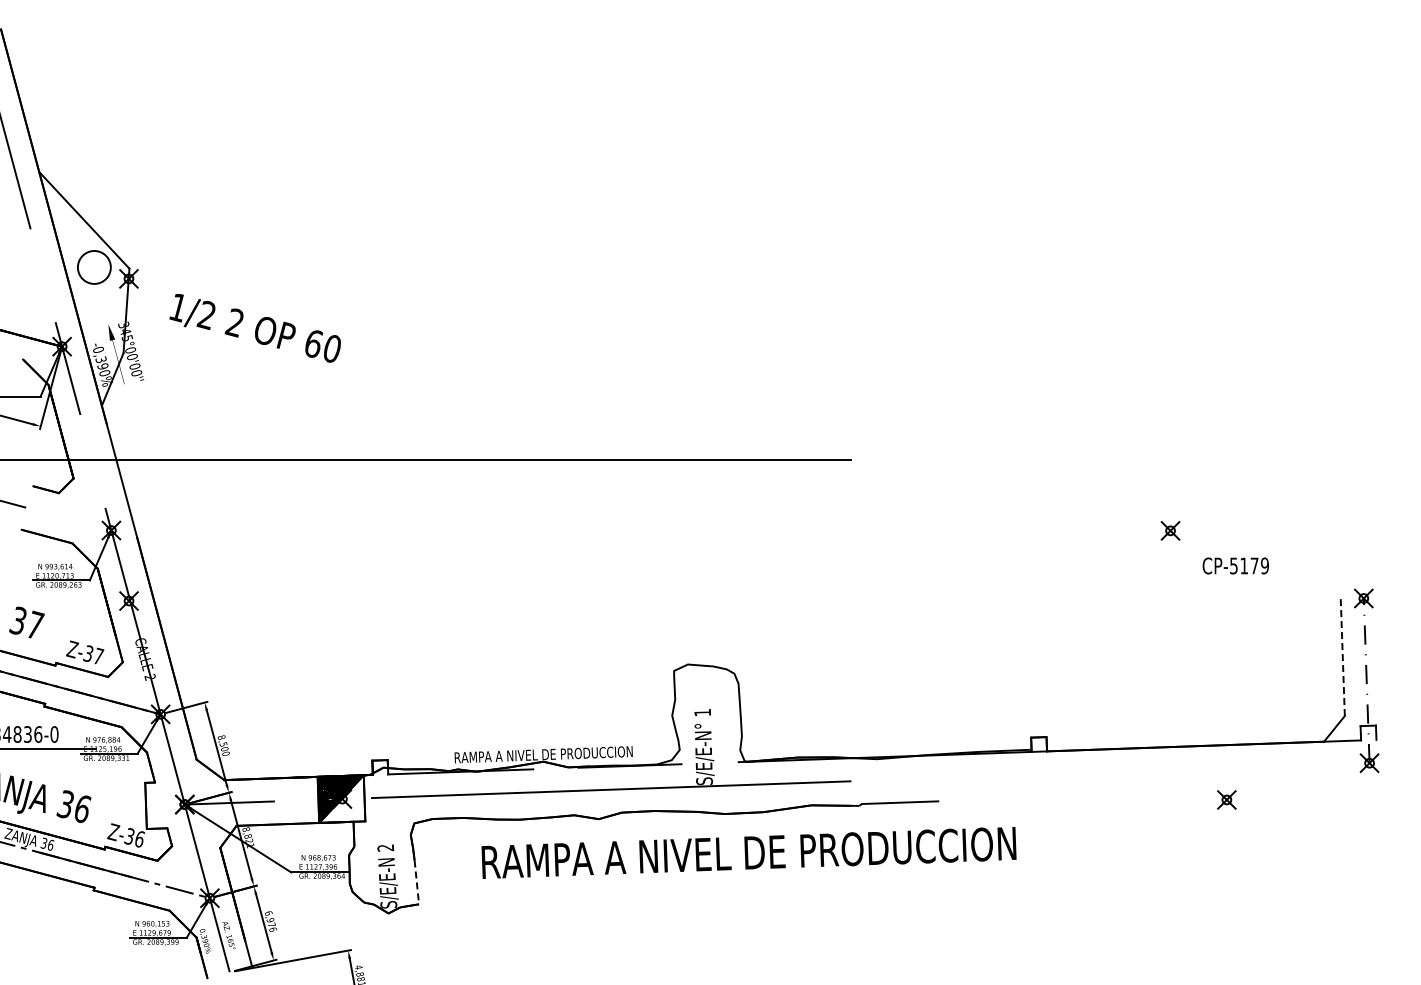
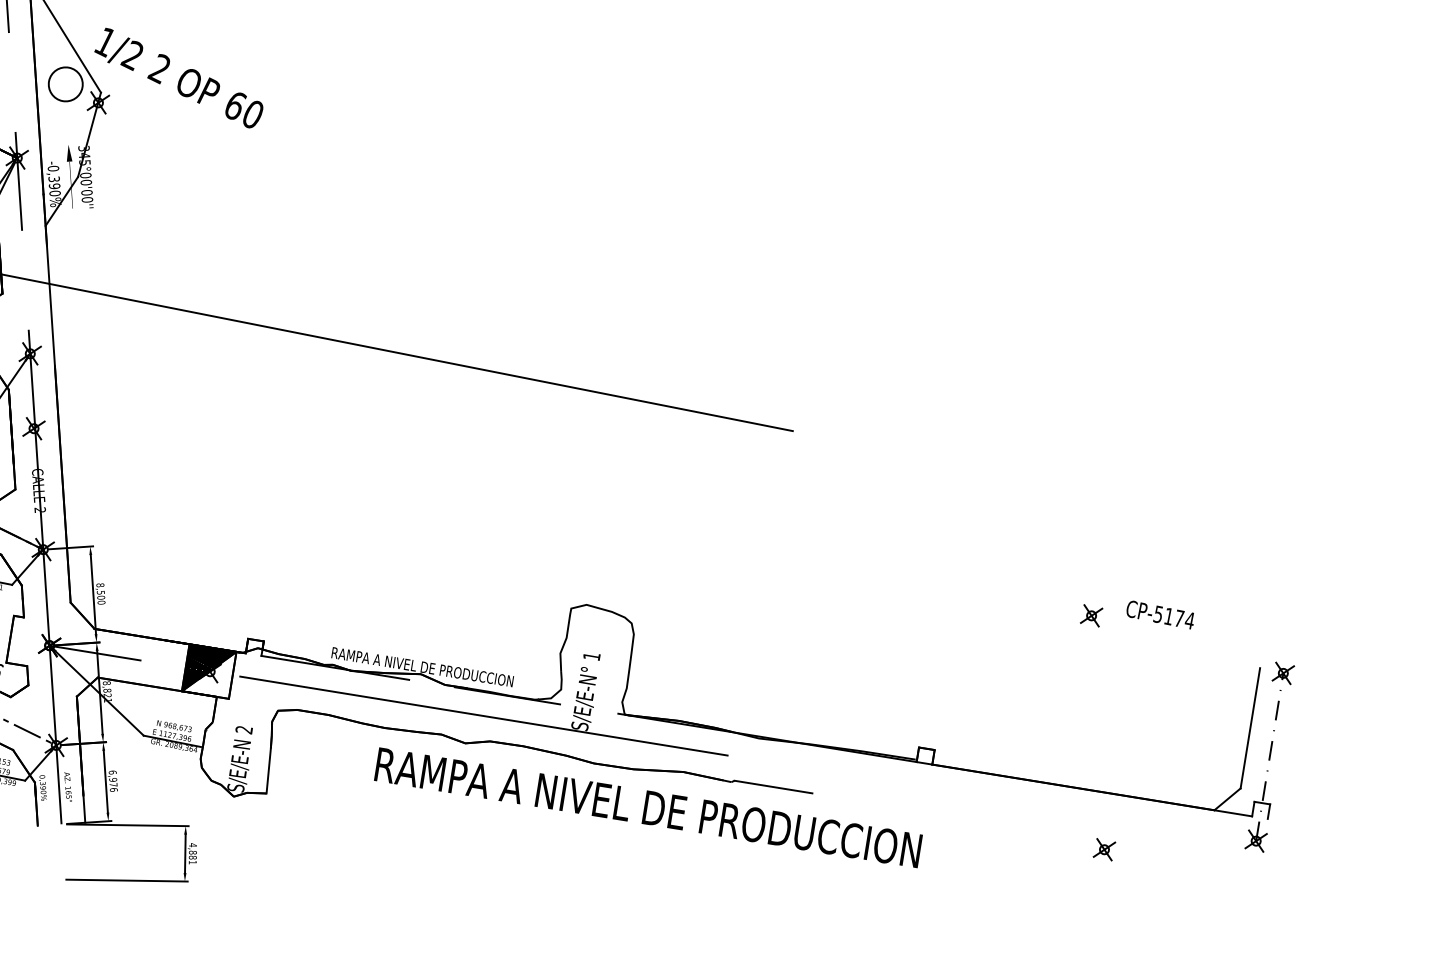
text: (254, 328) -> (178, 78), moved
part: (1170, 530) -> (1091, 615), moved
text: (1264, 565) -> (1189, 620), CP-5179 -> CP-5174
line: (1342, 656) -> (1250, 727), dashed -> solid
text: (748, 852) -> (647, 807), moved
line: (416, 882) -> (268, 770), dashed -> solid

